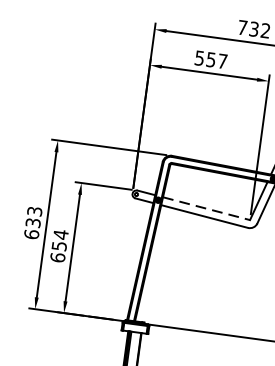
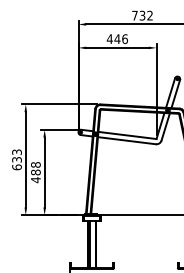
text: (209, 60) -> (116, 39), 557 -> 446
line: (206, 208) -> (127, 135), dashed -> solid
text: (58, 246) -> (35, 172), 654 -> 488

